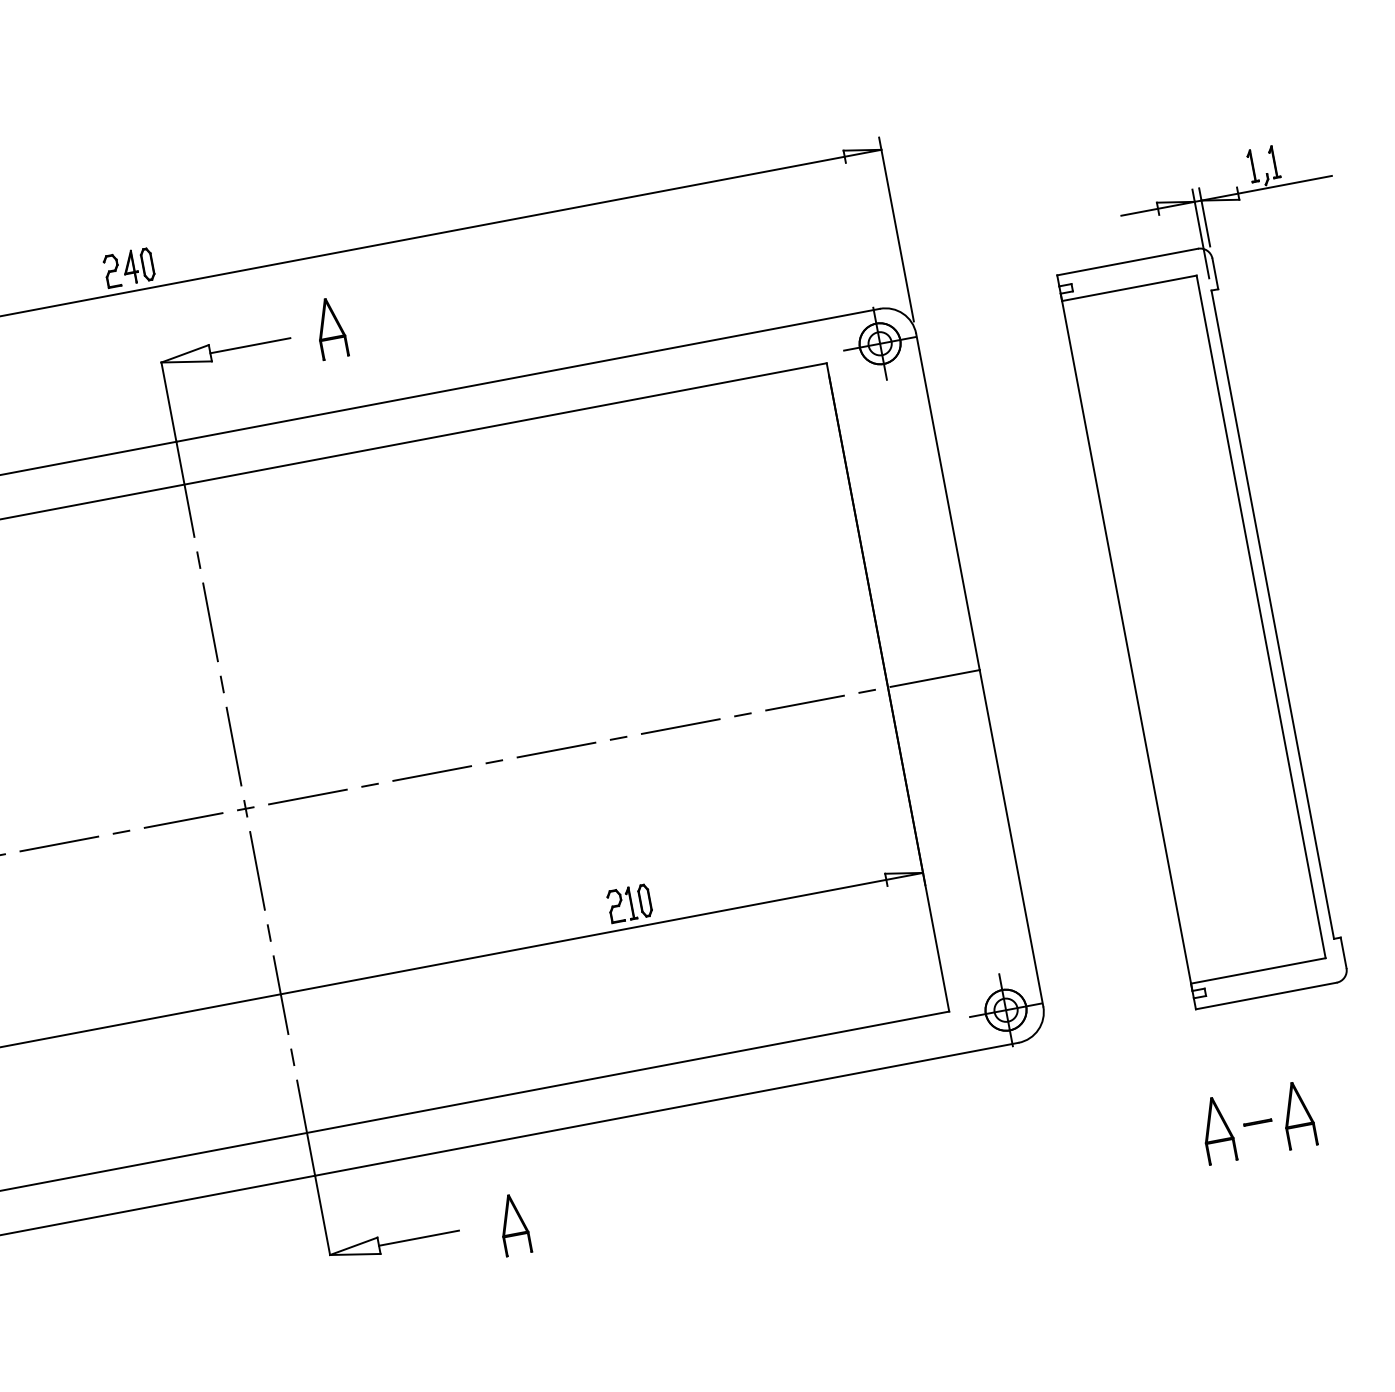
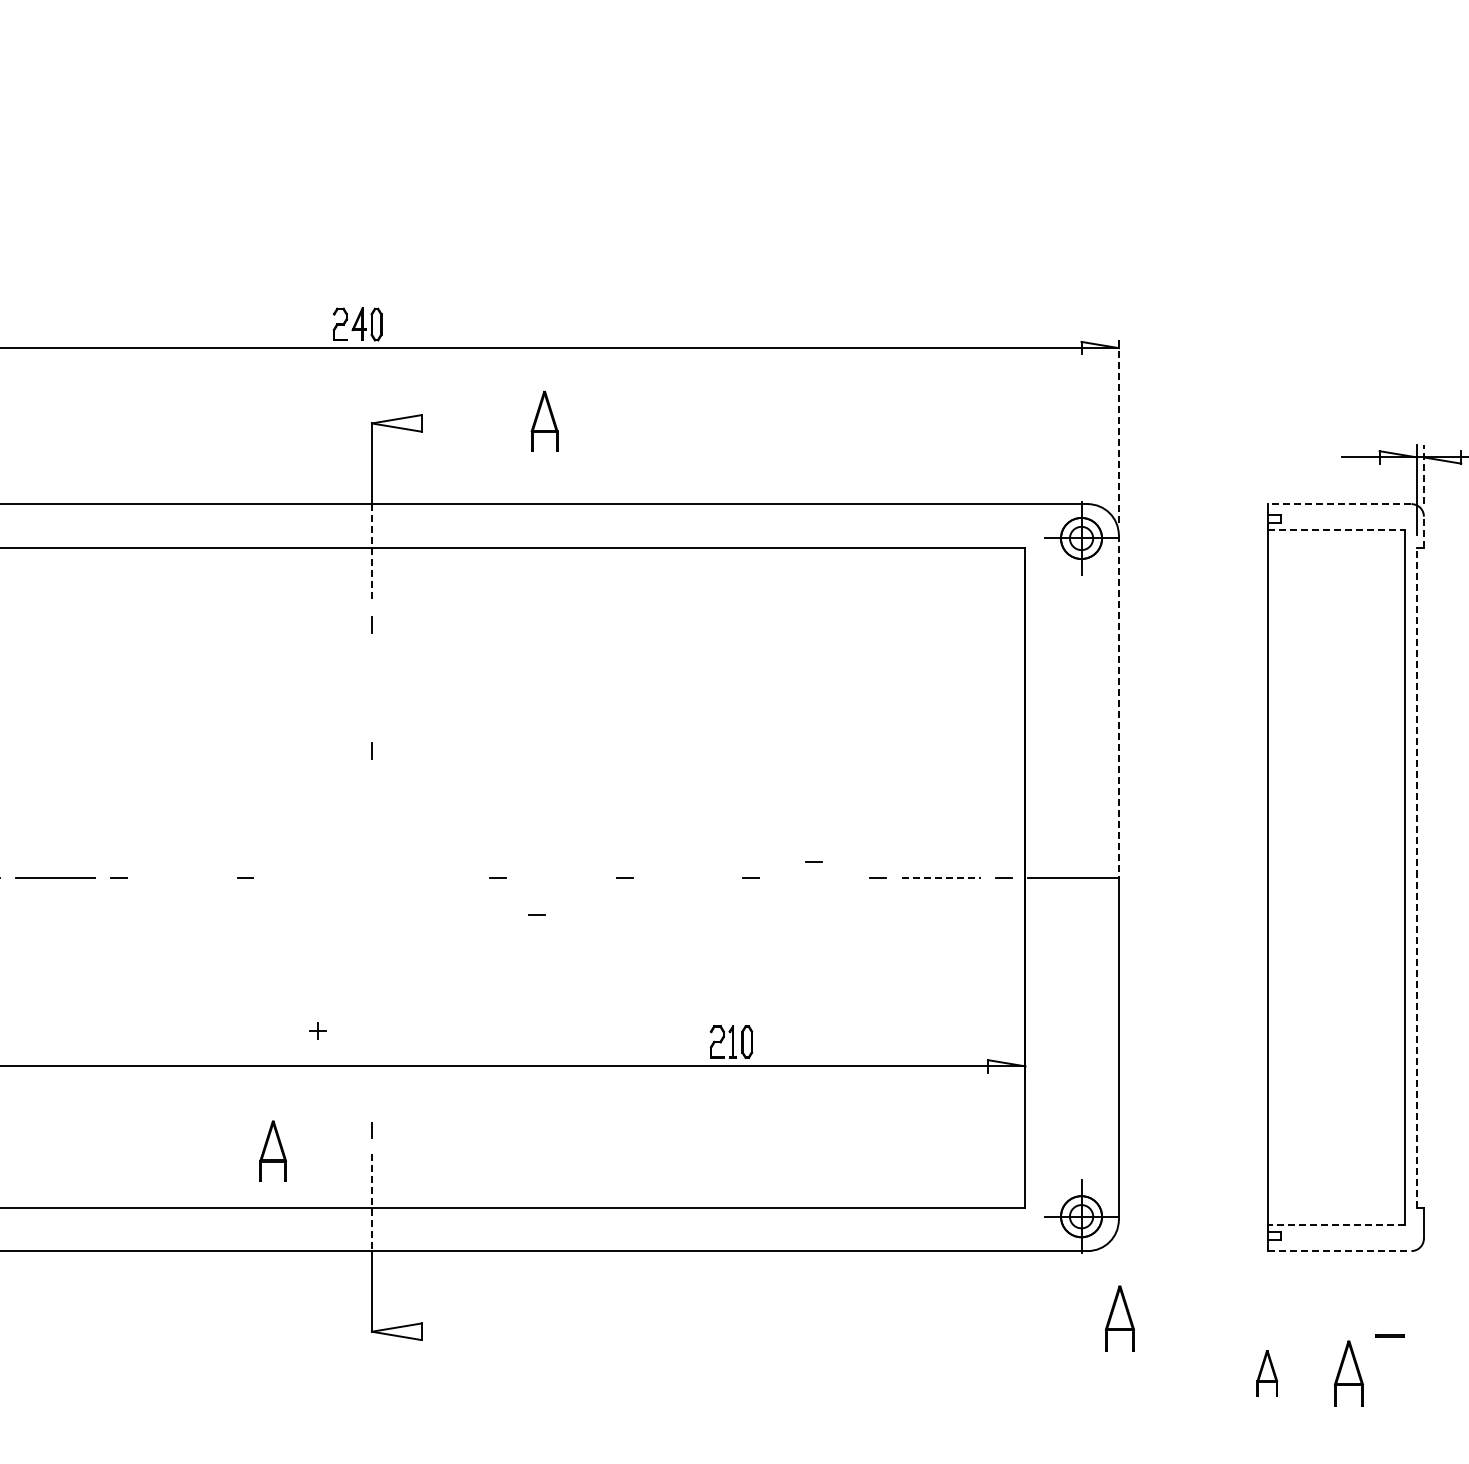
line: (1204, 217) -> (1423, 474), solid -> dashed
line: (896, 229) -> (1118, 429), solid -> dashed
line: (1127, 262) -> (1339, 504), solid -> dashed
line: (1215, 274) -> (1423, 532), solid -> dashed
line: (1130, 288) -> (1337, 530), solid -> dashed
line: (250, 345) -> (462, 423), removed
line: (185, 490) -> (371, 553), solid -> dashed
line: (947, 502) -> (1118, 706), solid -> dashed
line: (1273, 614) -> (1417, 877), solid -> dashed
line: (210, 622) -> (371, 687), removed
line: (805, 702) -> (941, 877), solid -> dashed
line: (676, 710) -> (813, 861), added
line: (680, 726) -> (814, 877), removed
line: (233, 745) -> (371, 813), removed
line: (556, 749) -> (688, 877), removed
line: (432, 773) -> (561, 877), removed
line: (307, 797) -> (434, 877), removed
part: (245, 808) -> (317, 1030), moved
line: (414, 814) -> (536, 914), added
line: (183, 820) -> (308, 877), removed
line: (58, 844) -> (181, 877), removed
line: (257, 870) -> (371, 940), removed
line: (268, 932) -> (371, 1003), removed
line: (1258, 970) -> (1336, 1224), solid -> dashed
line: (280, 994) -> (371, 1066), removed
line: (1265, 996) -> (1339, 1251), solid -> dashed
part: (1062, 1103) -> (1119, 1318), added
line: (1257, 1122) -> (1389, 1335), moved
line: (305, 1129) -> (371, 1203), solid -> dashed
part: (1217, 1129) -> (1267, 1373), size x0.7
part: (514, 1224) -> (273, 1150), moved
line: (419, 1237) -> (462, 1331), removed

